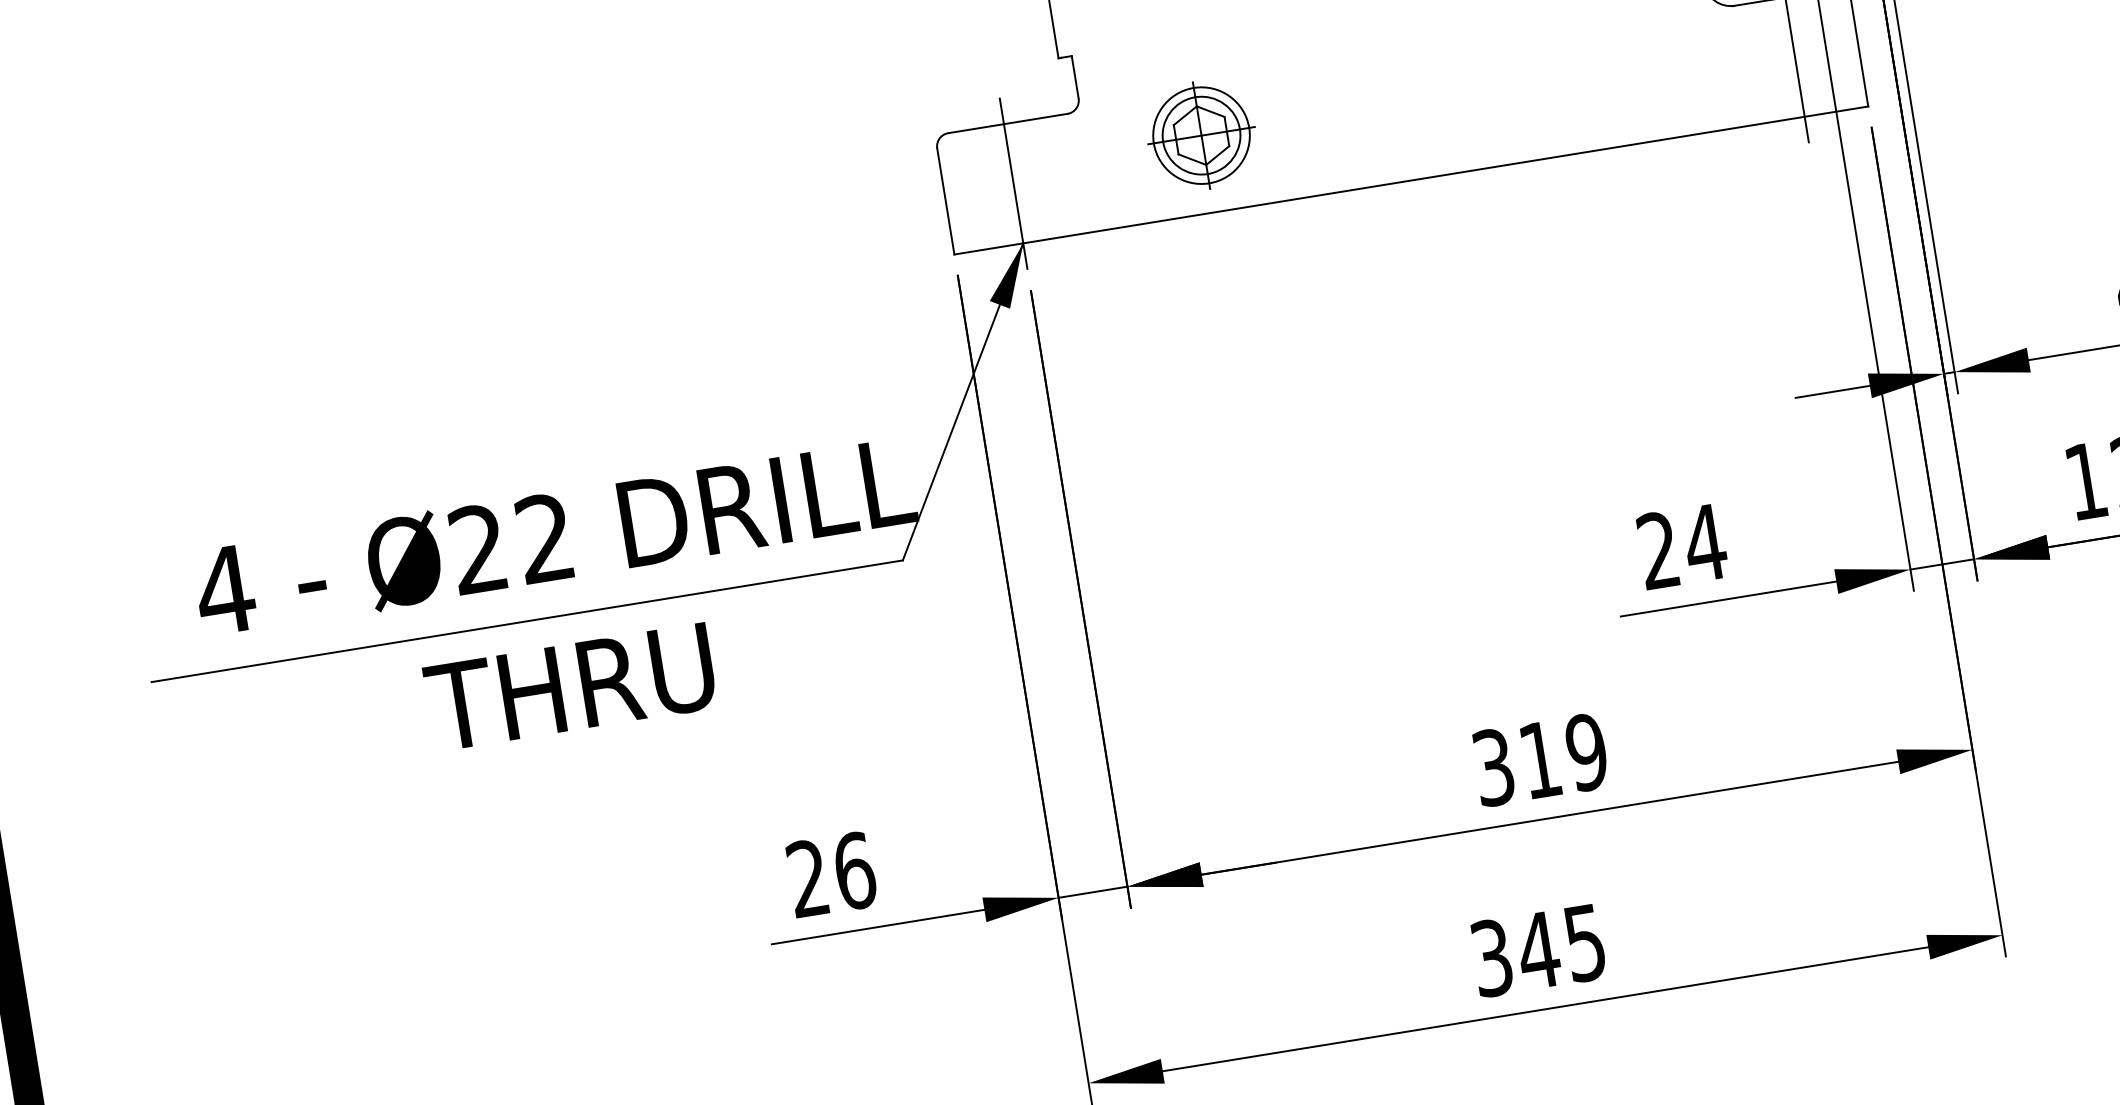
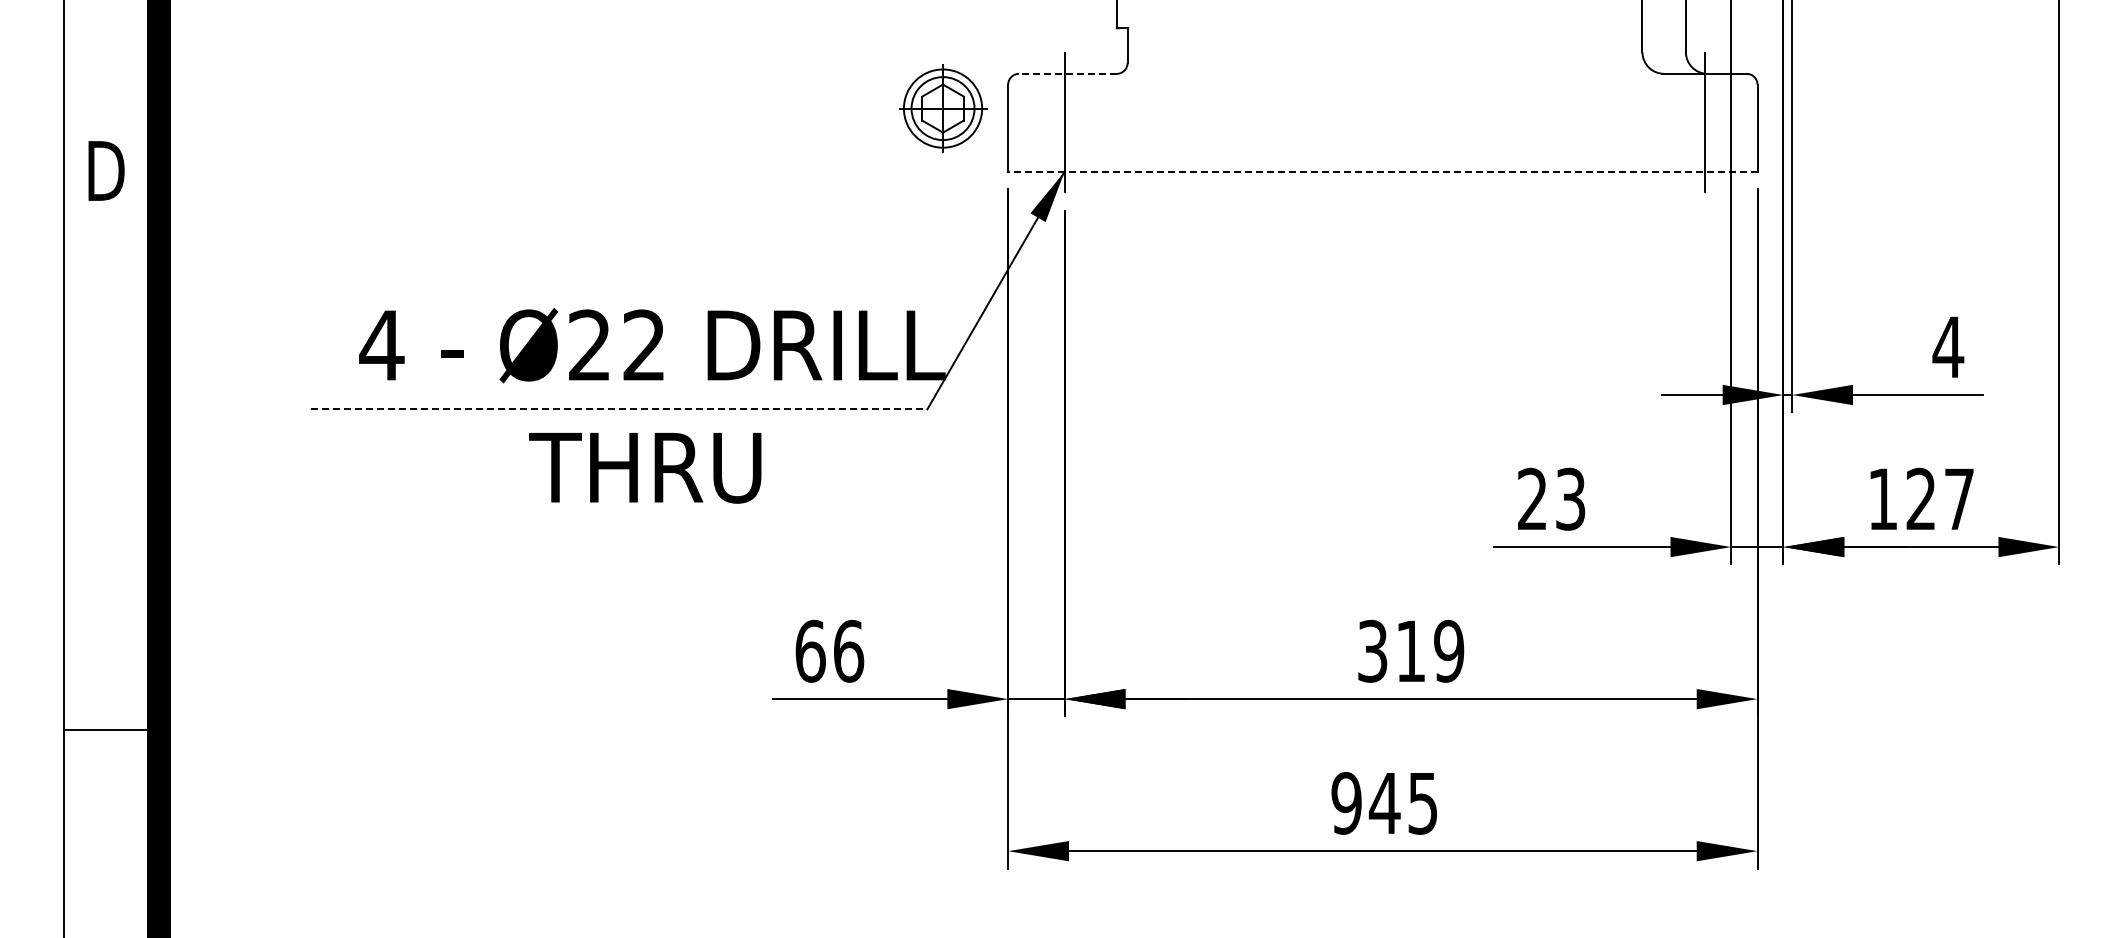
line: (1007, 123) -> (1067, 73), solid -> dashed
part: (1202, 135) -> (943, 108), moved
line: (1410, 180) -> (1382, 171), solid -> dashed
text: (1704, 542) -> (1570, 498), 24 -> 23
line: (527, 621) -> (619, 409), solid -> dashed
text: (807, 877) -> (810, 650), 26 -> 66
text: (1491, 958) -> (1346, 803), 345 -> 945

